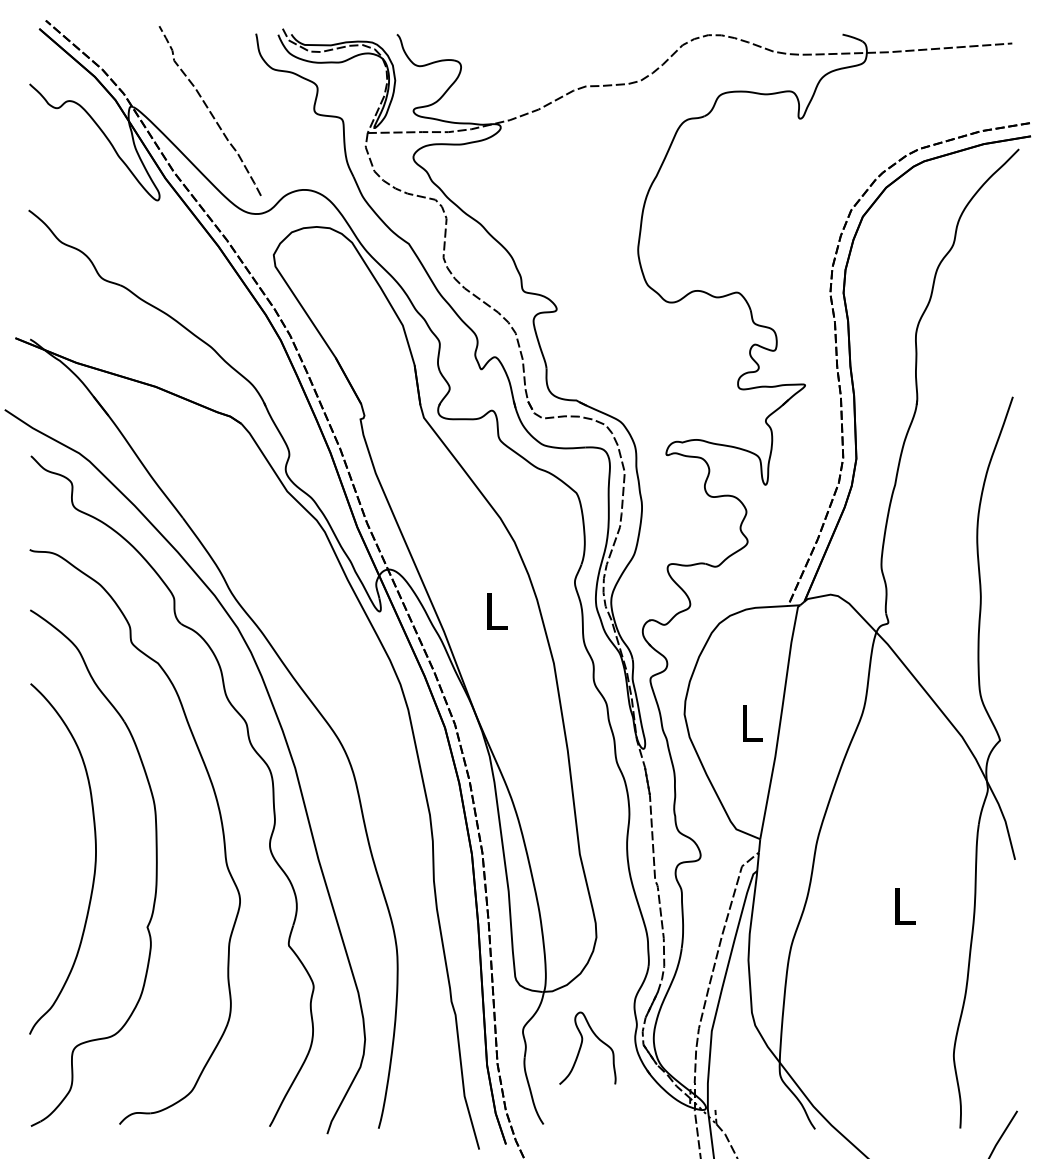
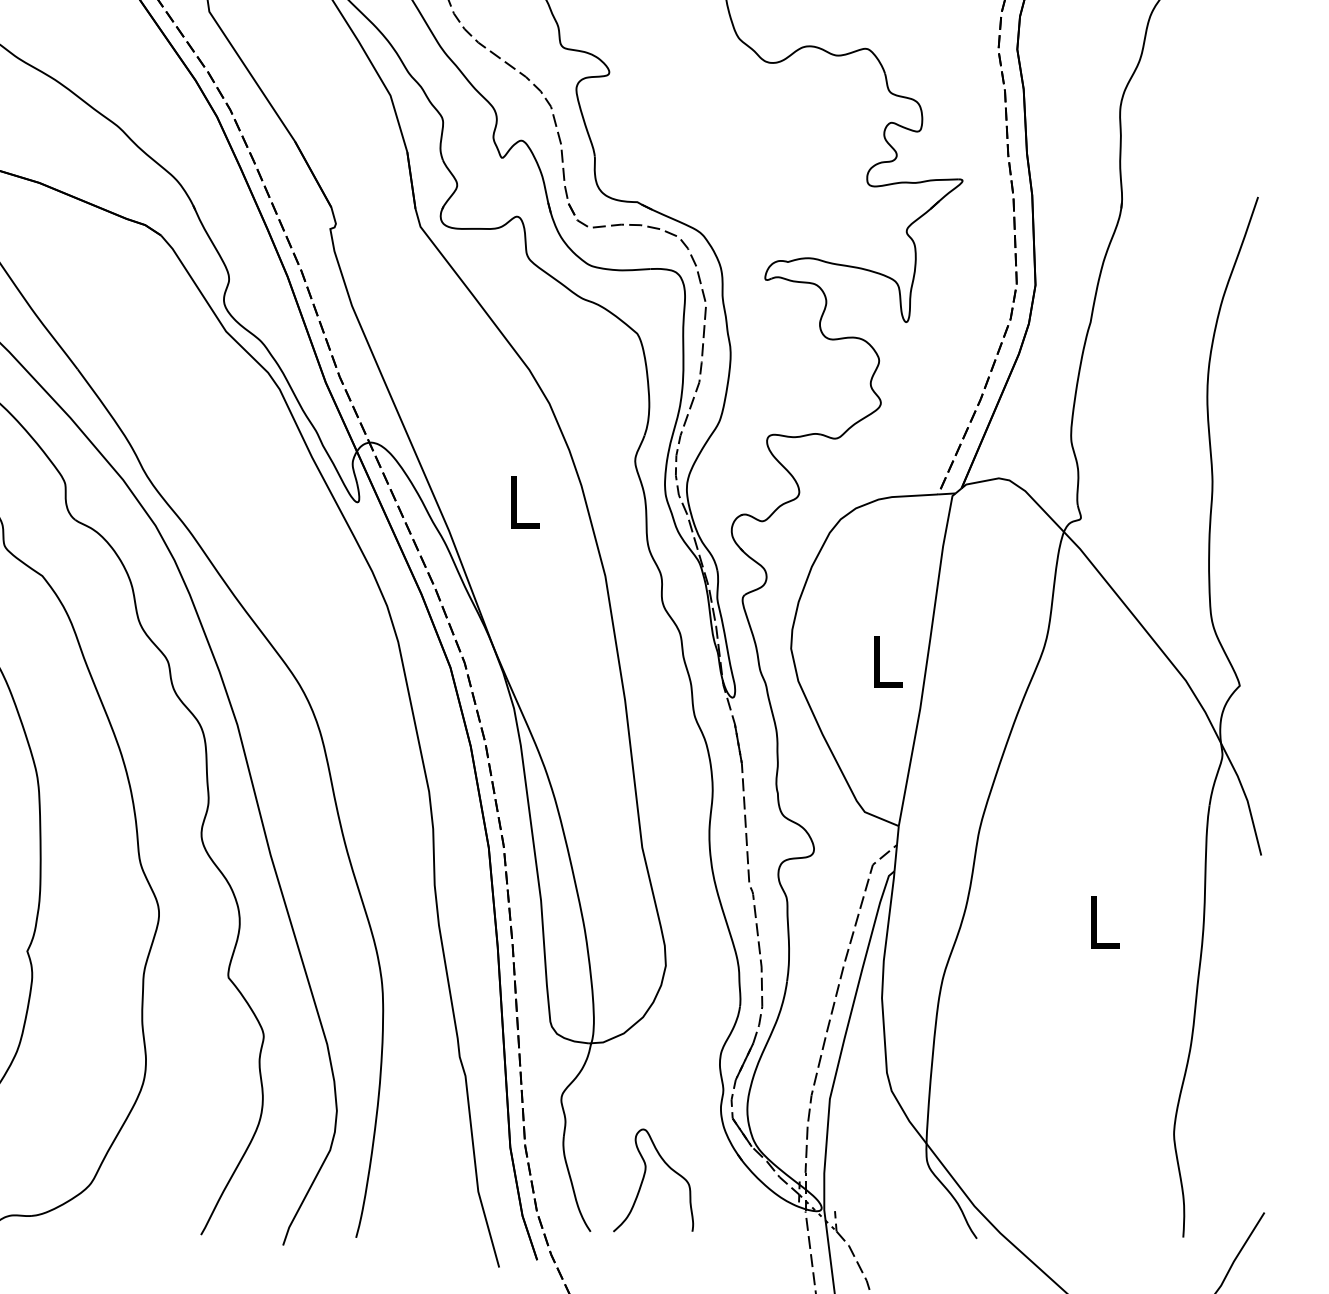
curve: (582, 1044) -> (645, 1174), moved

